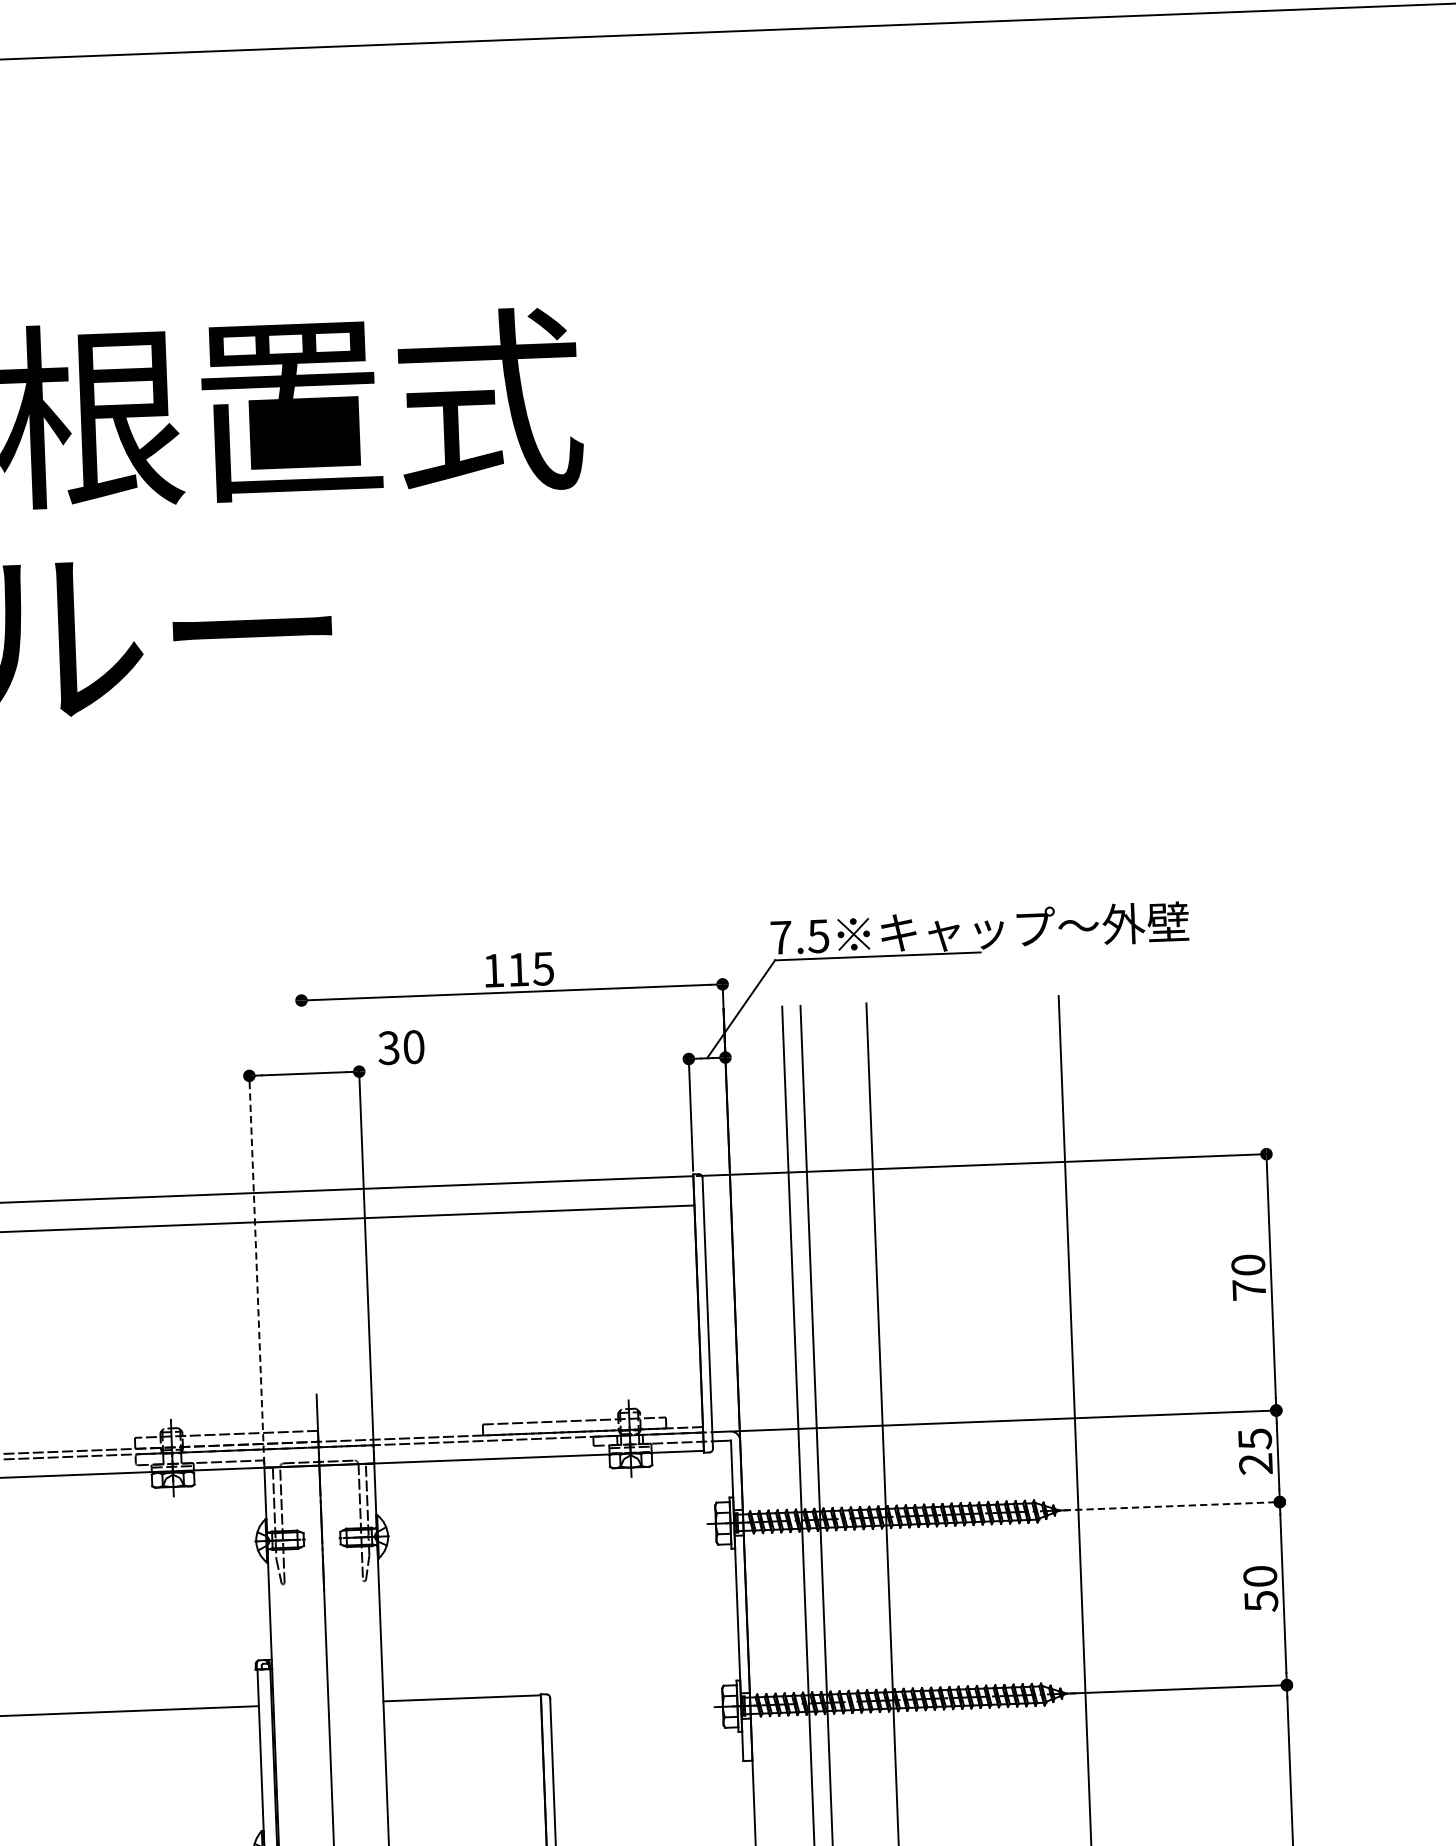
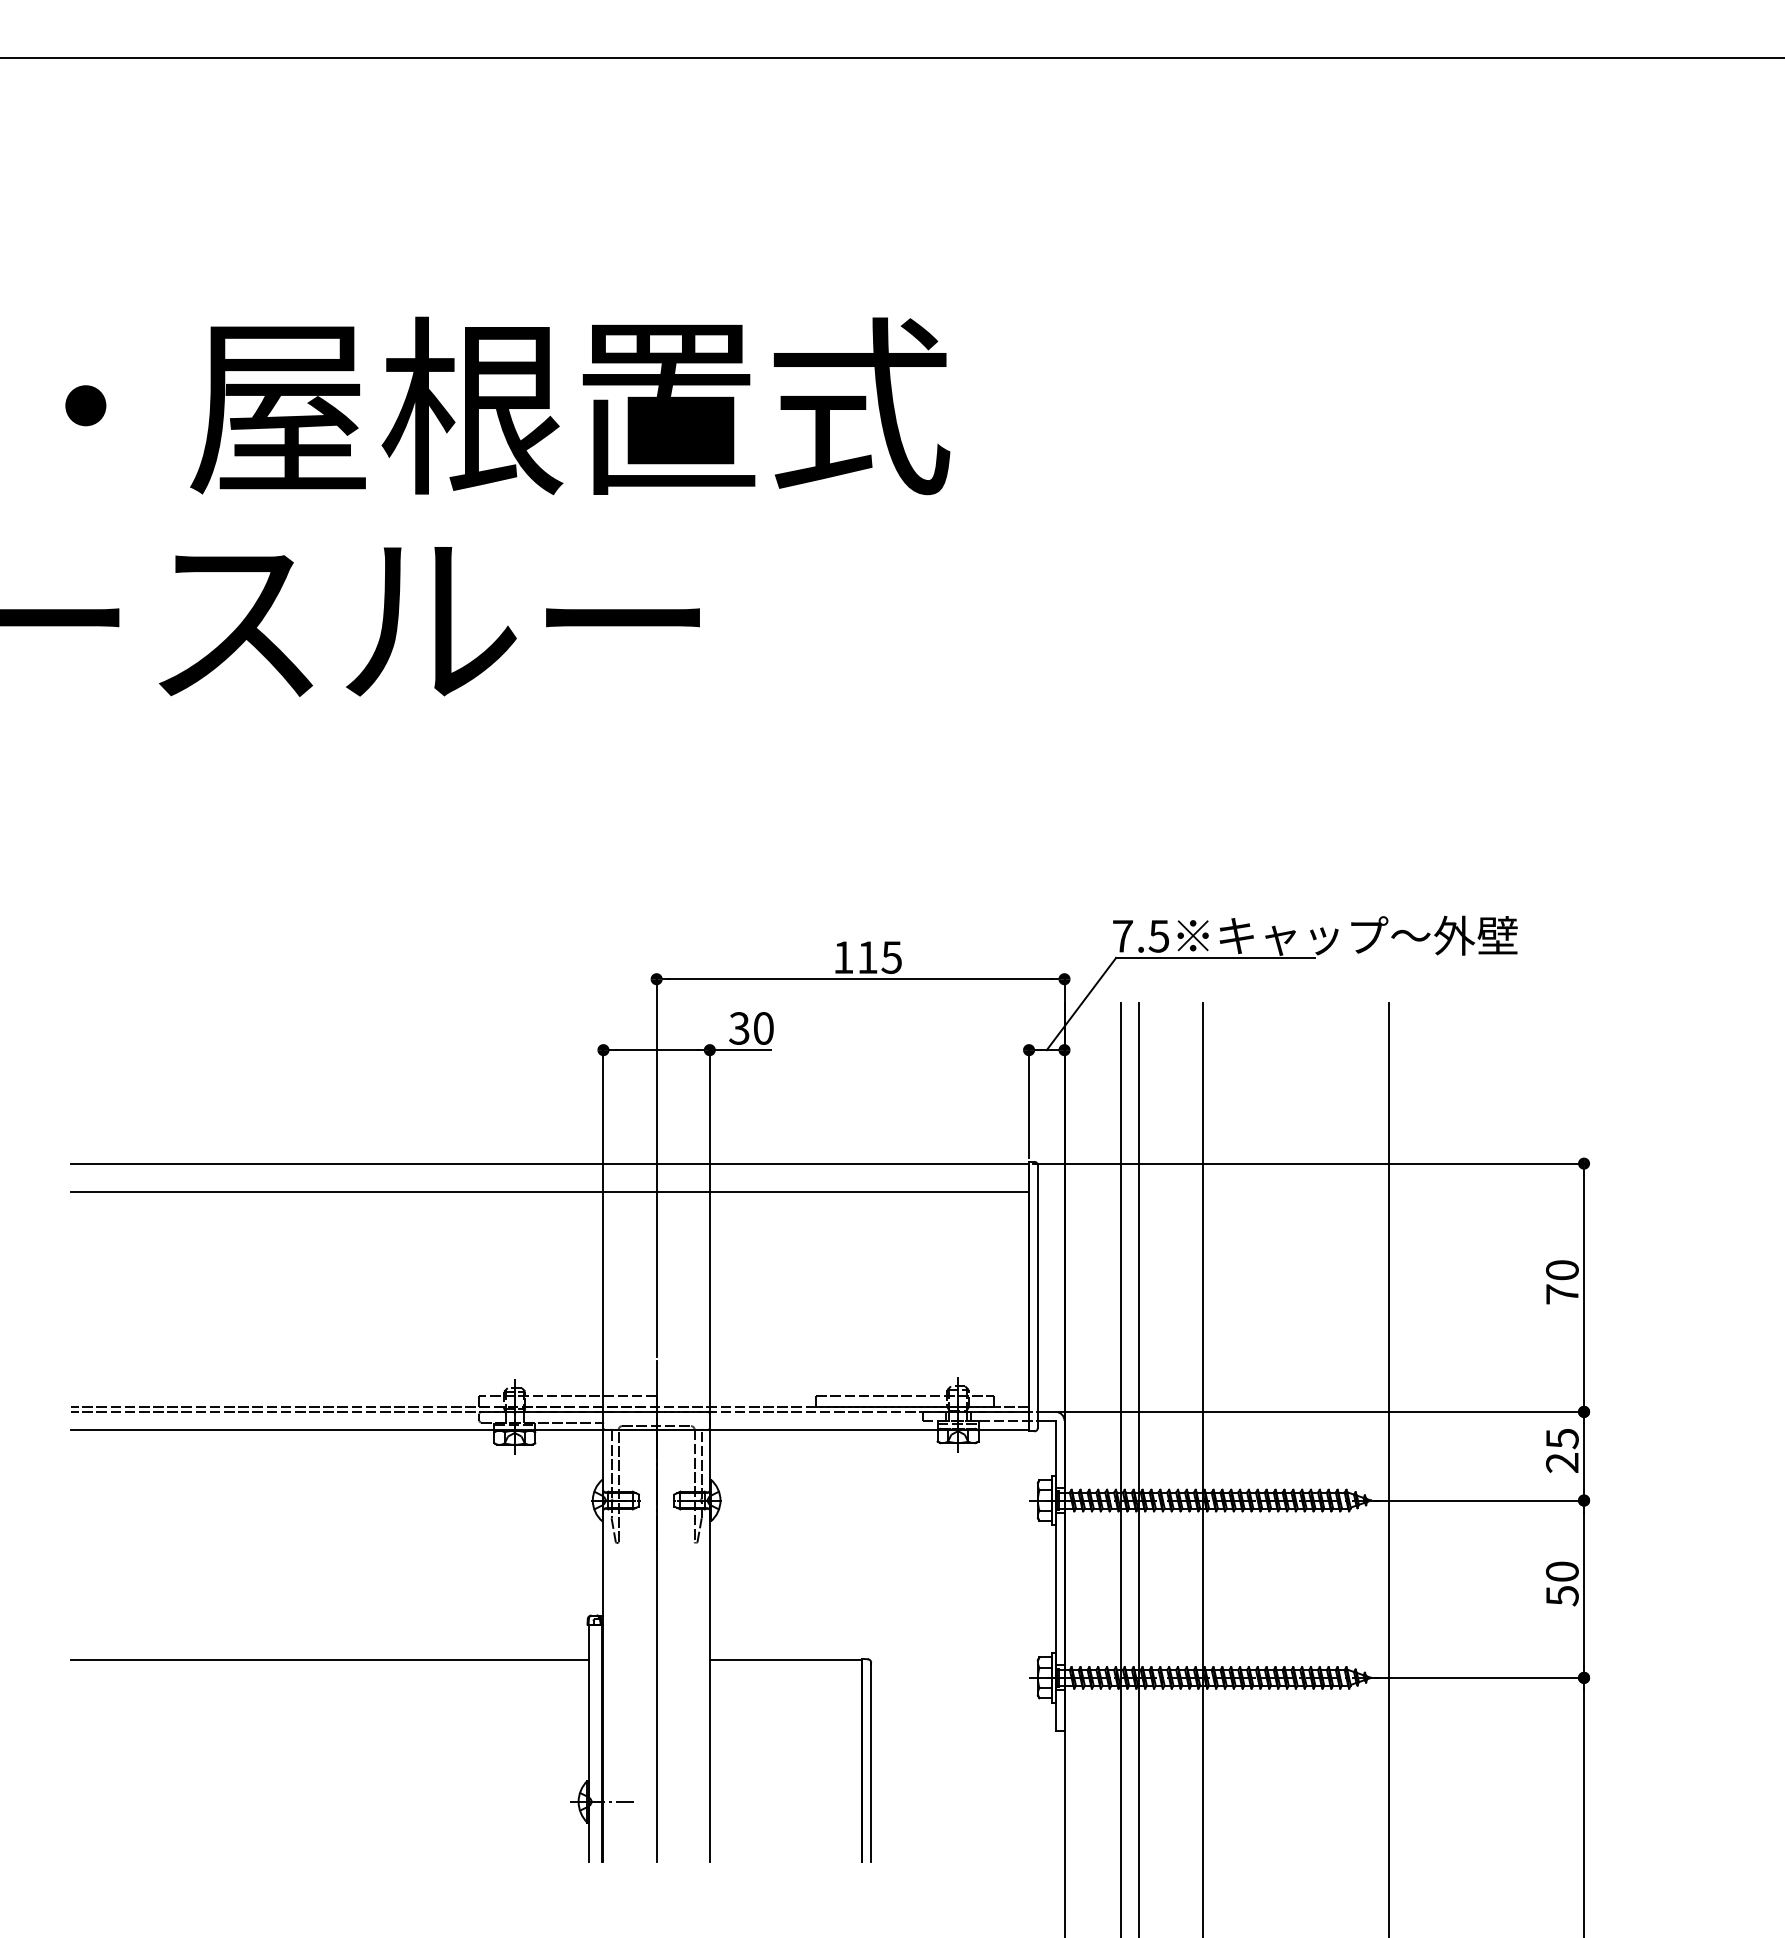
line: (389, 1070) -> (739, 1050), added
line: (308, 1193) -> (656, 1166), added
line: (256, 1268) -> (603, 1236), dashed -> solid
line: (1173, 1506) -> (1481, 1500), dashed -> solid

